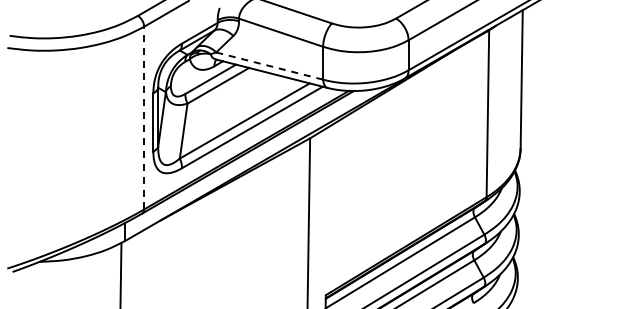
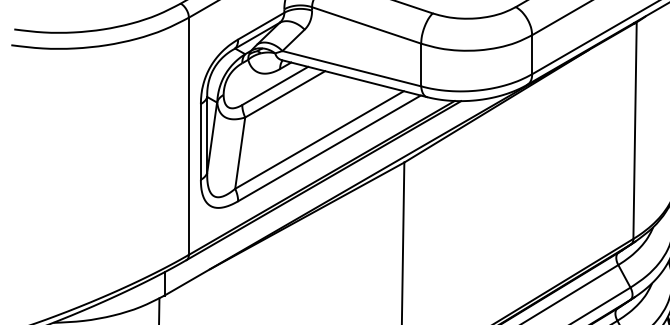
line: (269, 65) -> (351, 67), dashed -> solid
line: (144, 117) -> (189, 135), dashed -> solid

